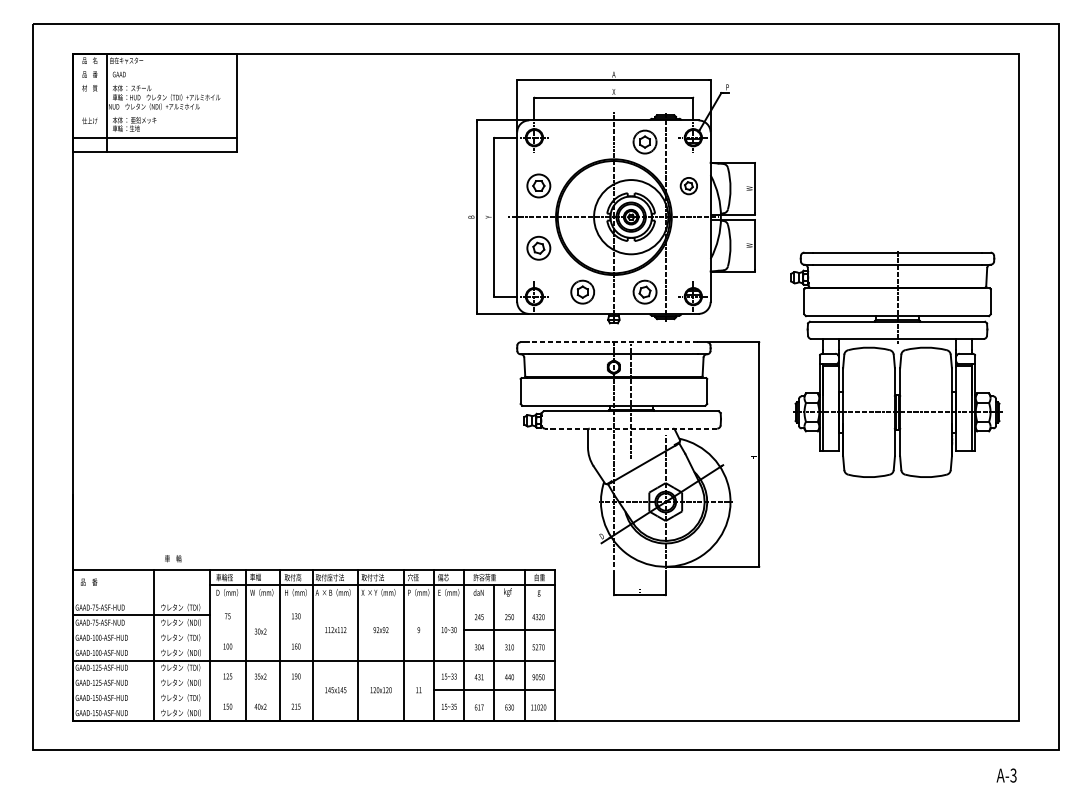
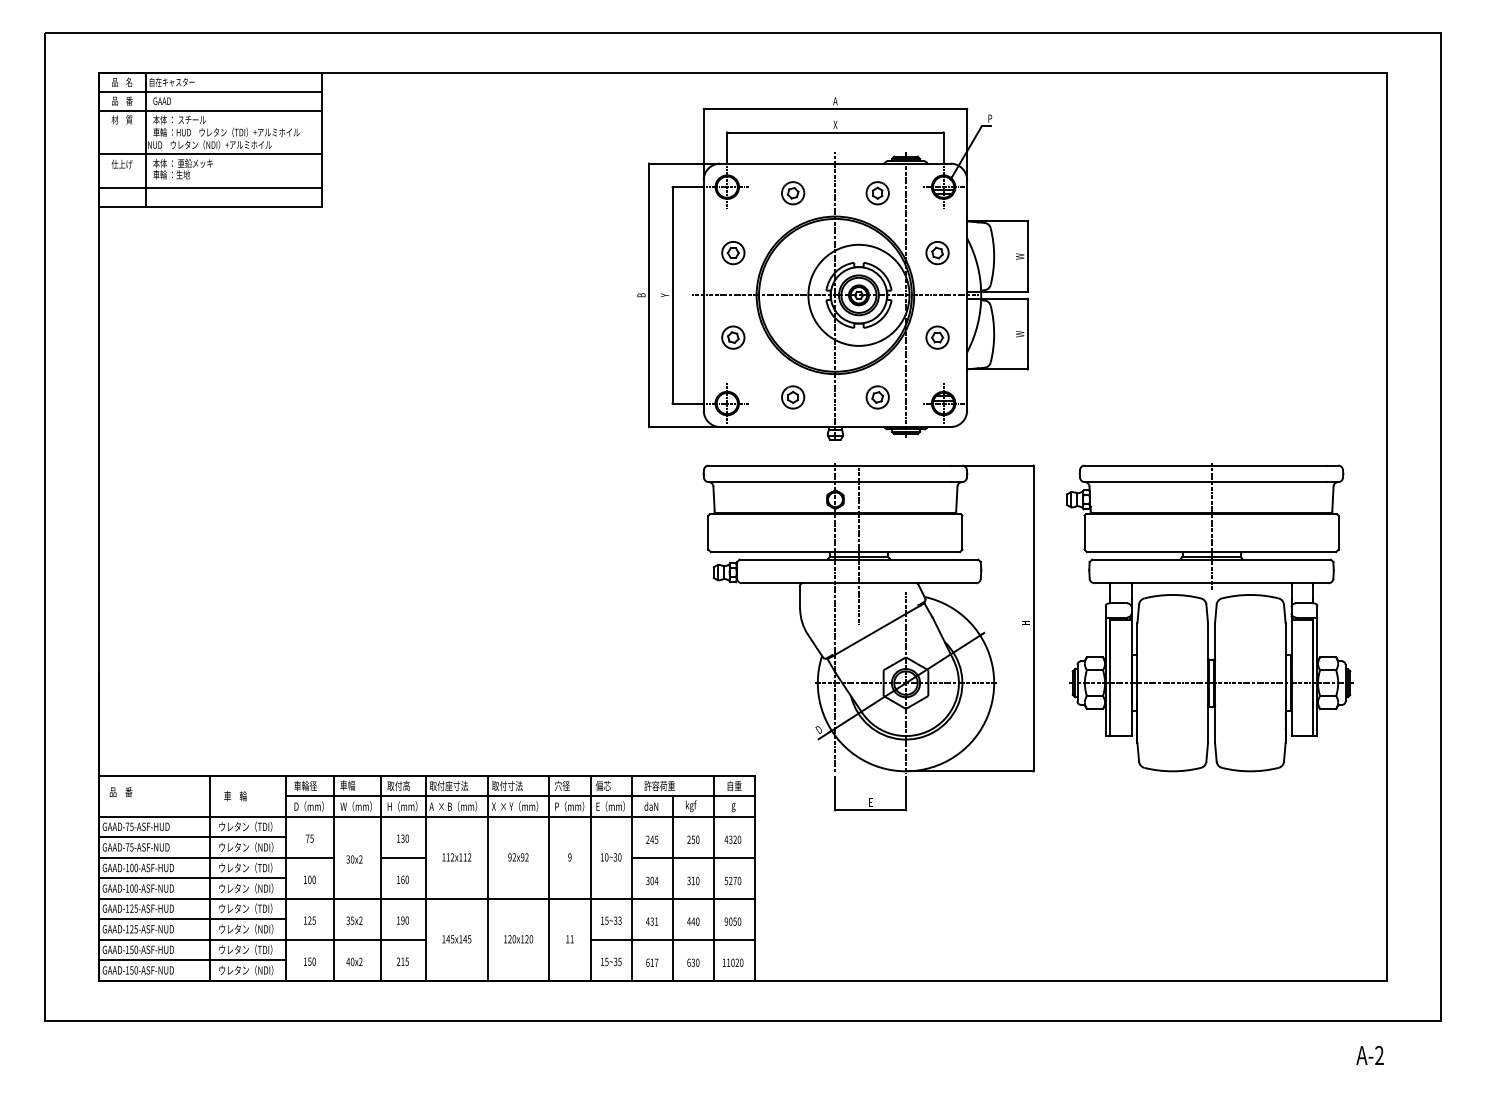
line: (154, 67) -> (210, 91), added
line: (154, 81) -> (210, 110), added
line: (154, 113) -> (210, 154), added
part: (583, 142) -> (793, 193), added
part: (644, 142) -> (877, 193), size x0.71
part: (539, 186) -> (733, 253), size x0.71
part: (539, 248) -> (733, 337), size x0.71
part: (688, 248) -> (937, 337), added
part: (583, 292) -> (793, 397), size x0.71
part: (644, 292) -> (877, 397), size x0.71
line: (613, 342) -> (834, 465), dashed -> solid
part: (896, 364) -> (1209, 617), moved
line: (630, 428) -> (858, 583), dashed -> solid
text: (173, 558) -> (235, 796), moved
line: (313, 600) -> (426, 817), added
line: (159, 630) -> (216, 857), added
line: (296, 630) -> (403, 857), added
line: (140, 645) -> (191, 878), added
line: (140, 675) -> (191, 919), added
line: (192, 690) -> (261, 939), added
line: (140, 705) -> (191, 960), added
text: (1013, 775) -> (1379, 1055), A-3 -> A-2

